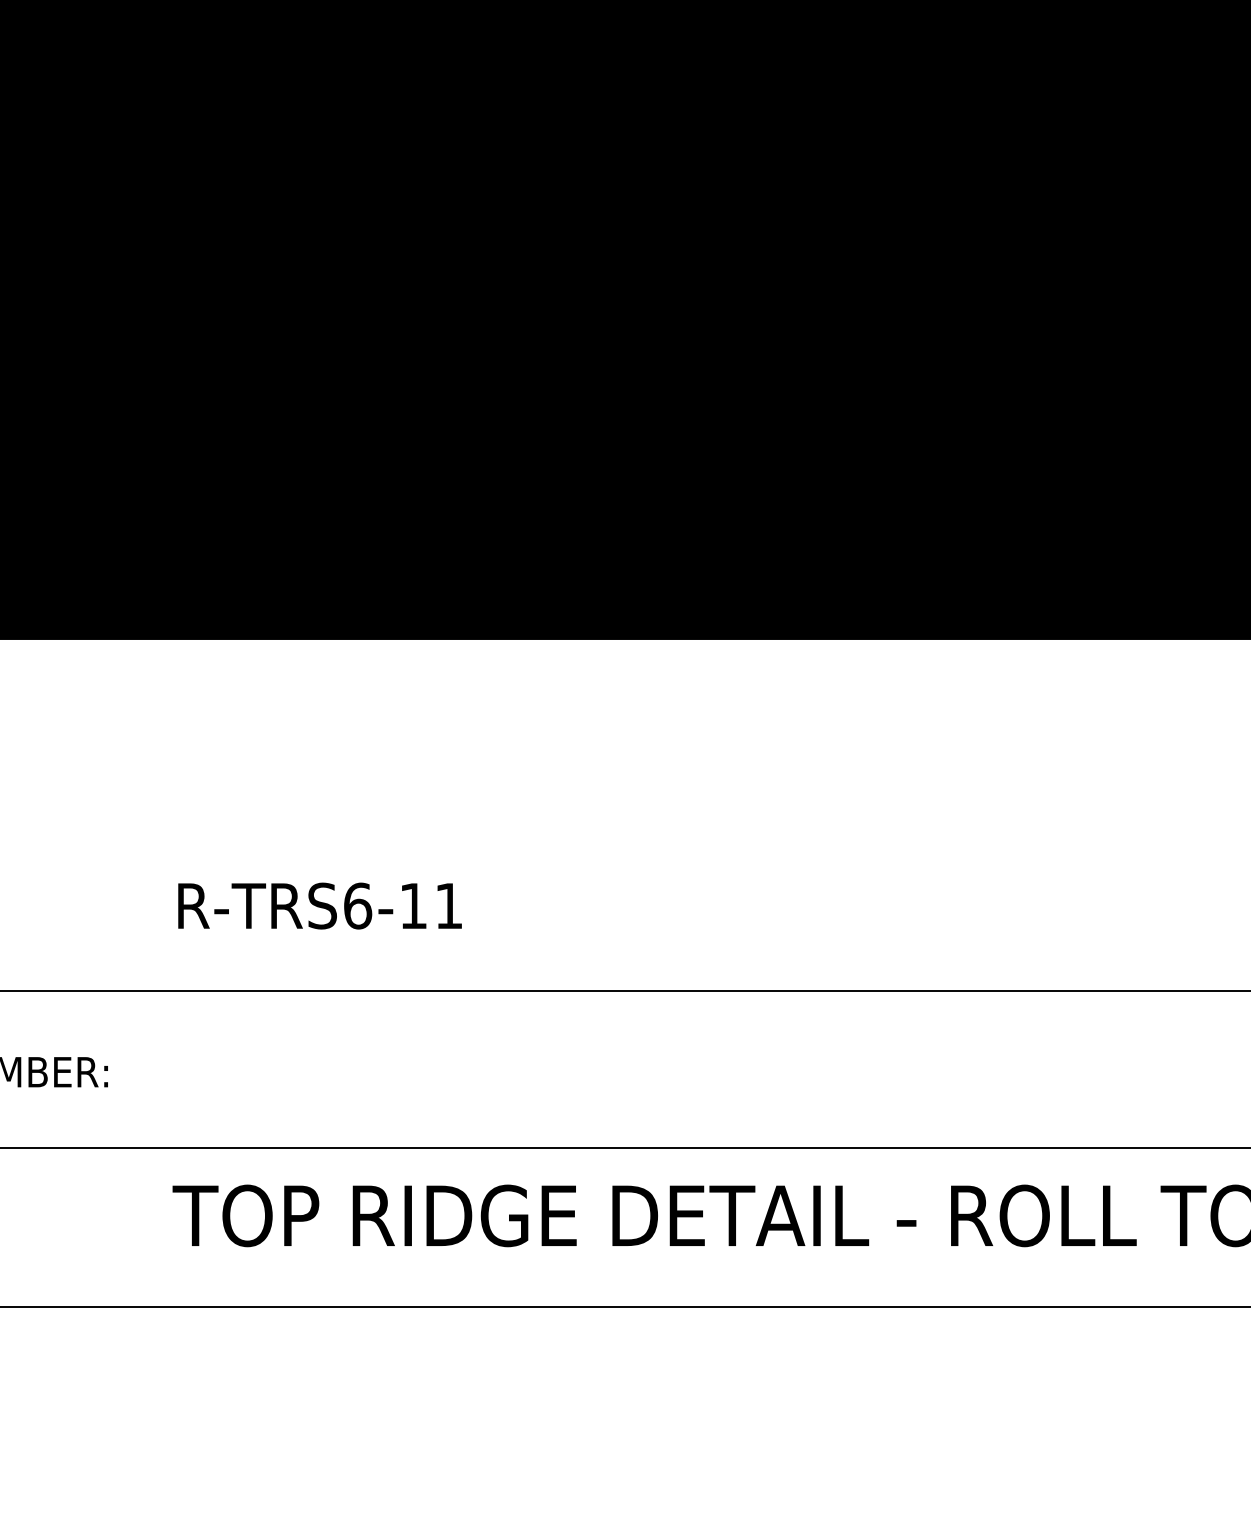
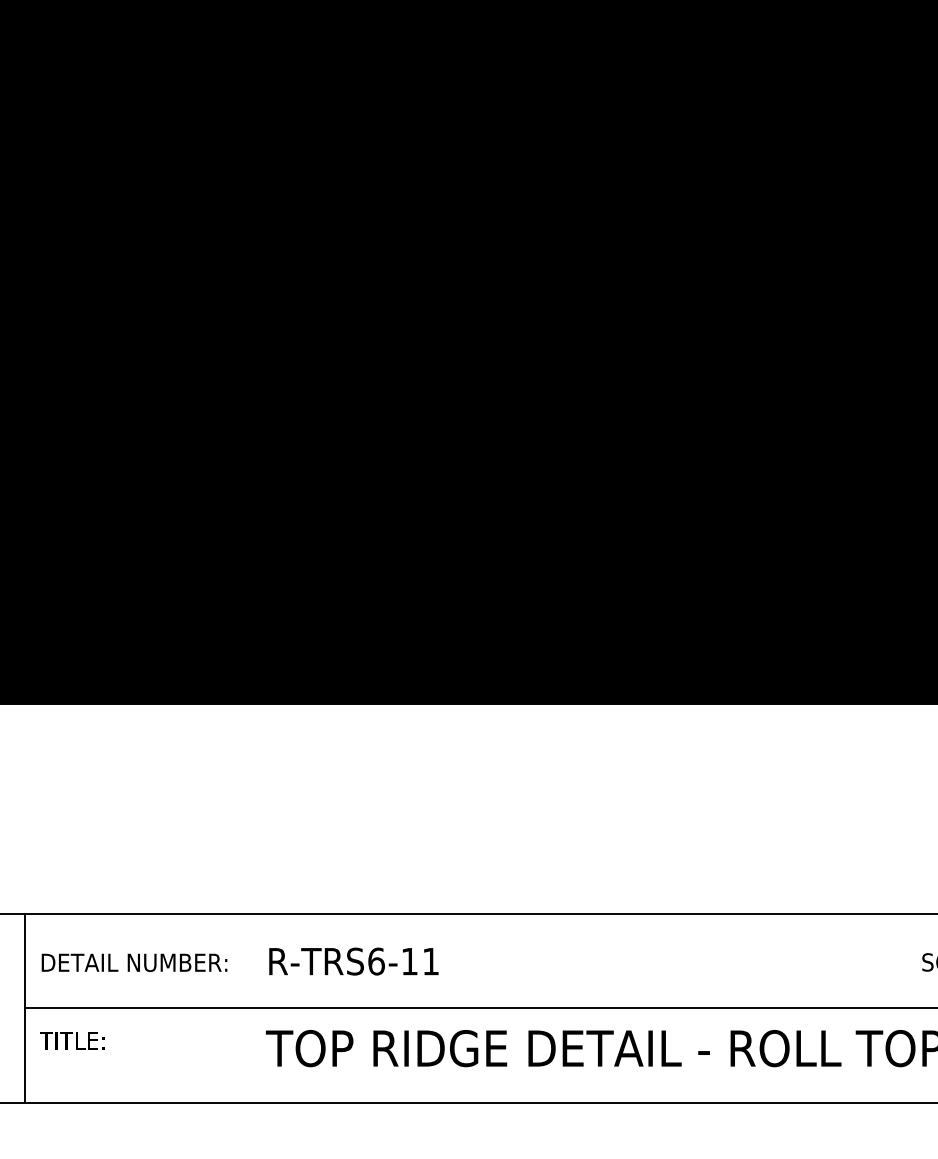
text: (319, 905) -> (353, 961), moved

